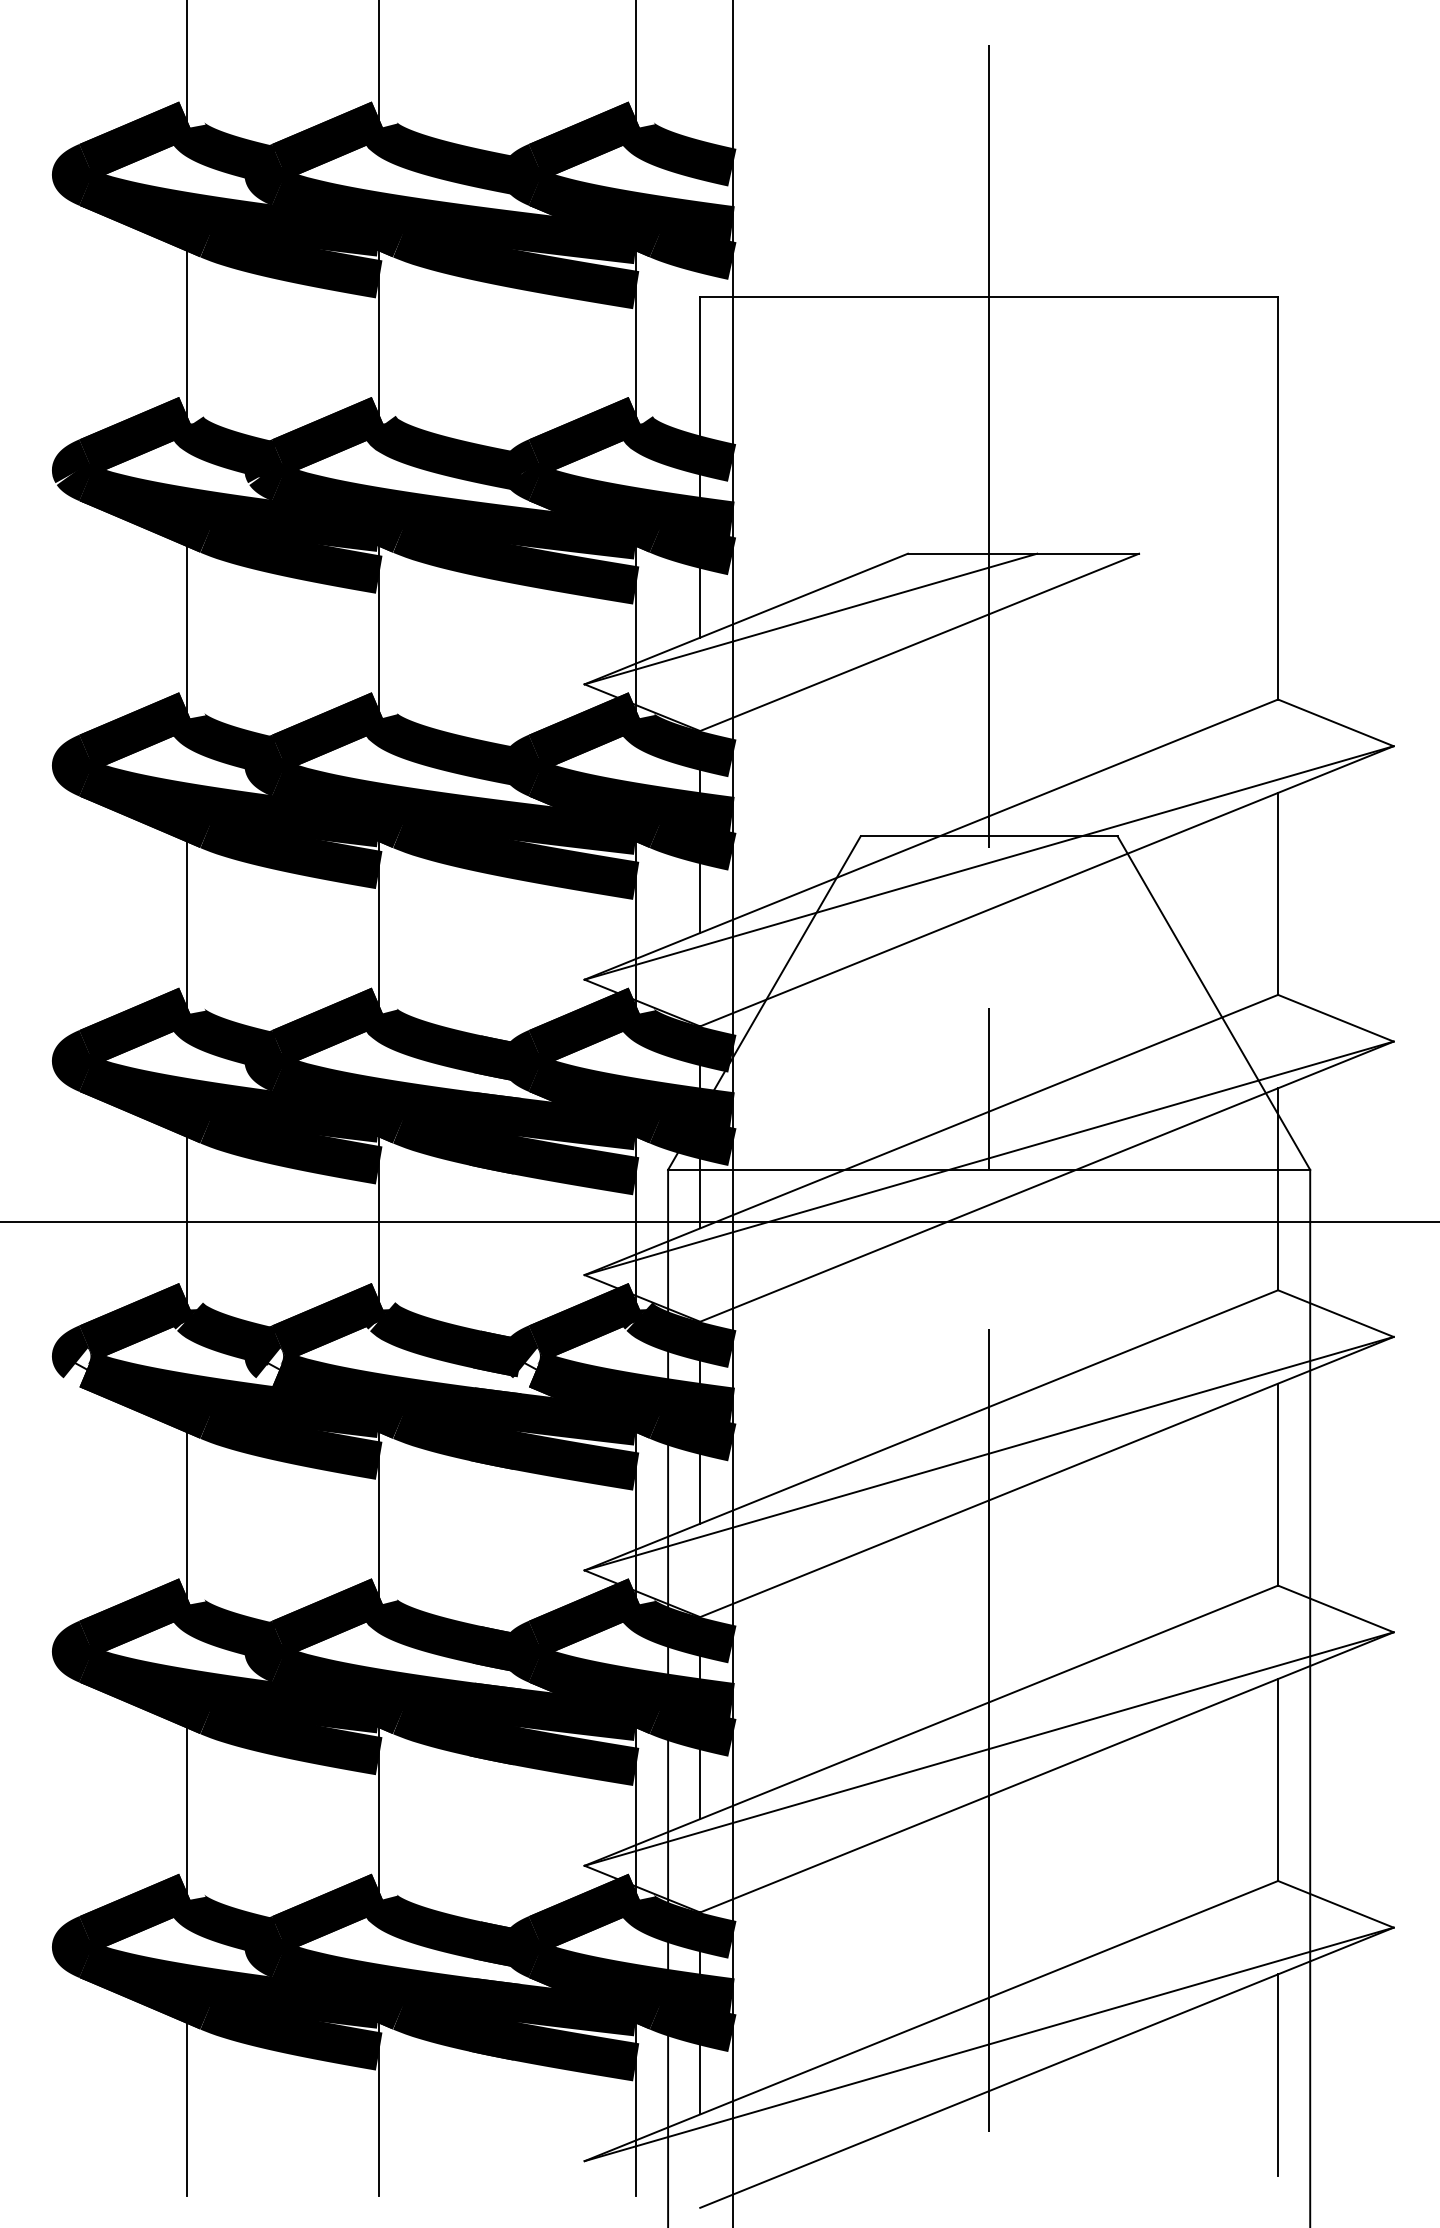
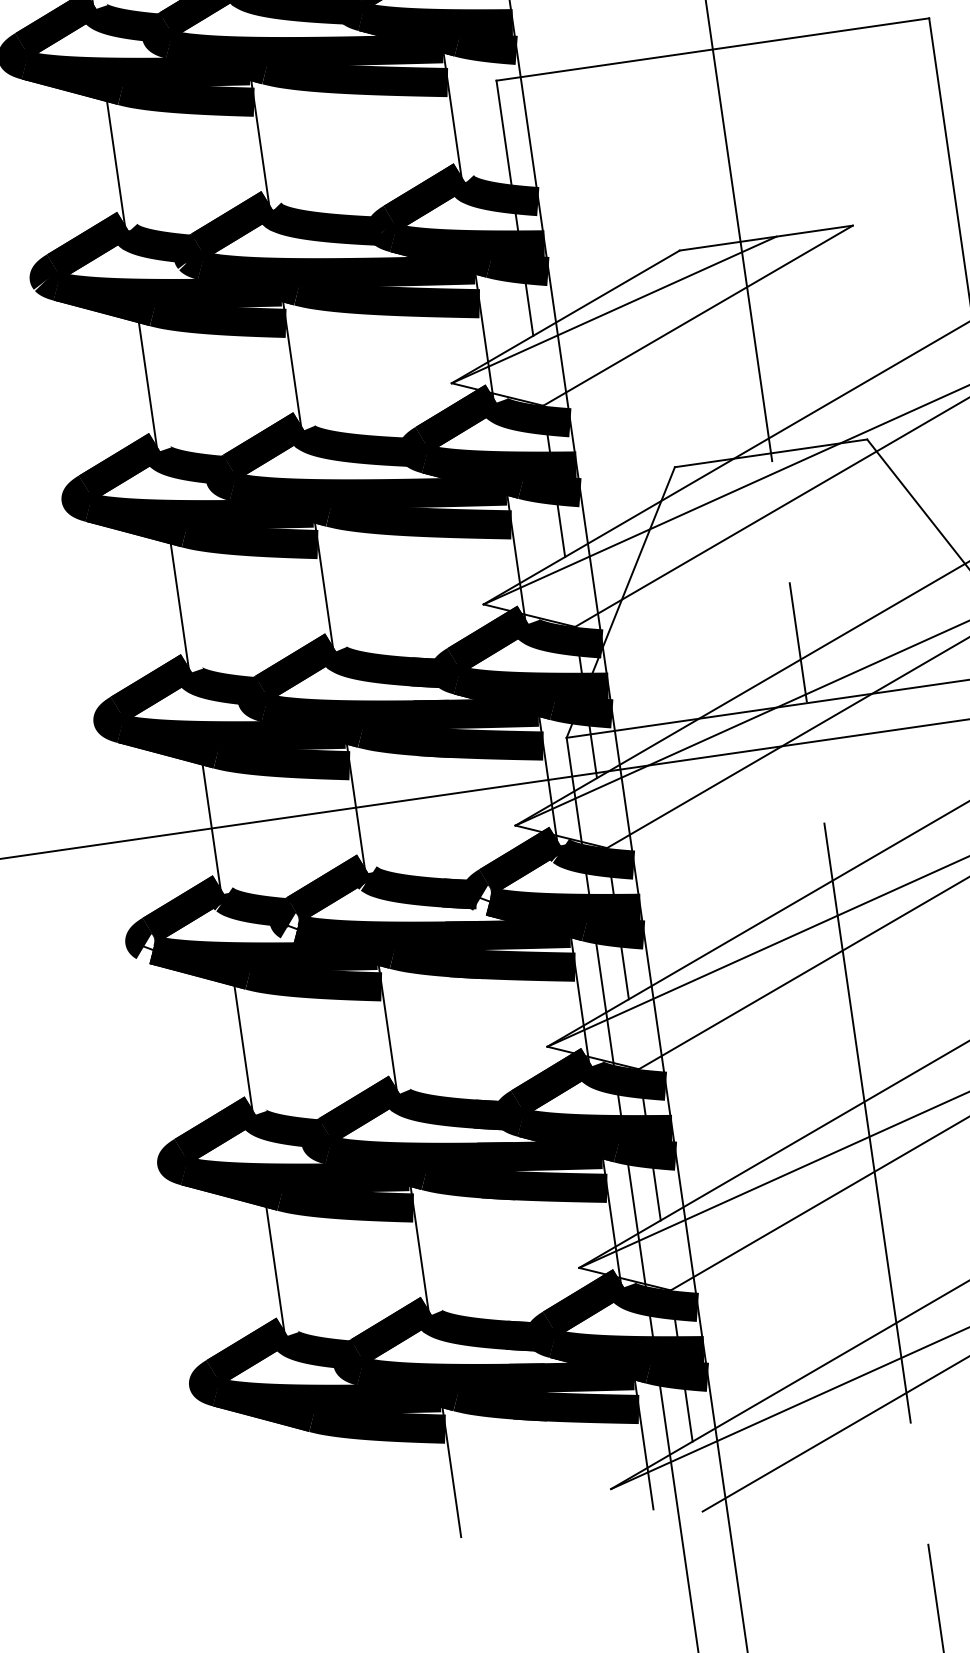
line: (186, 2098) -> (306, 1485), removed

